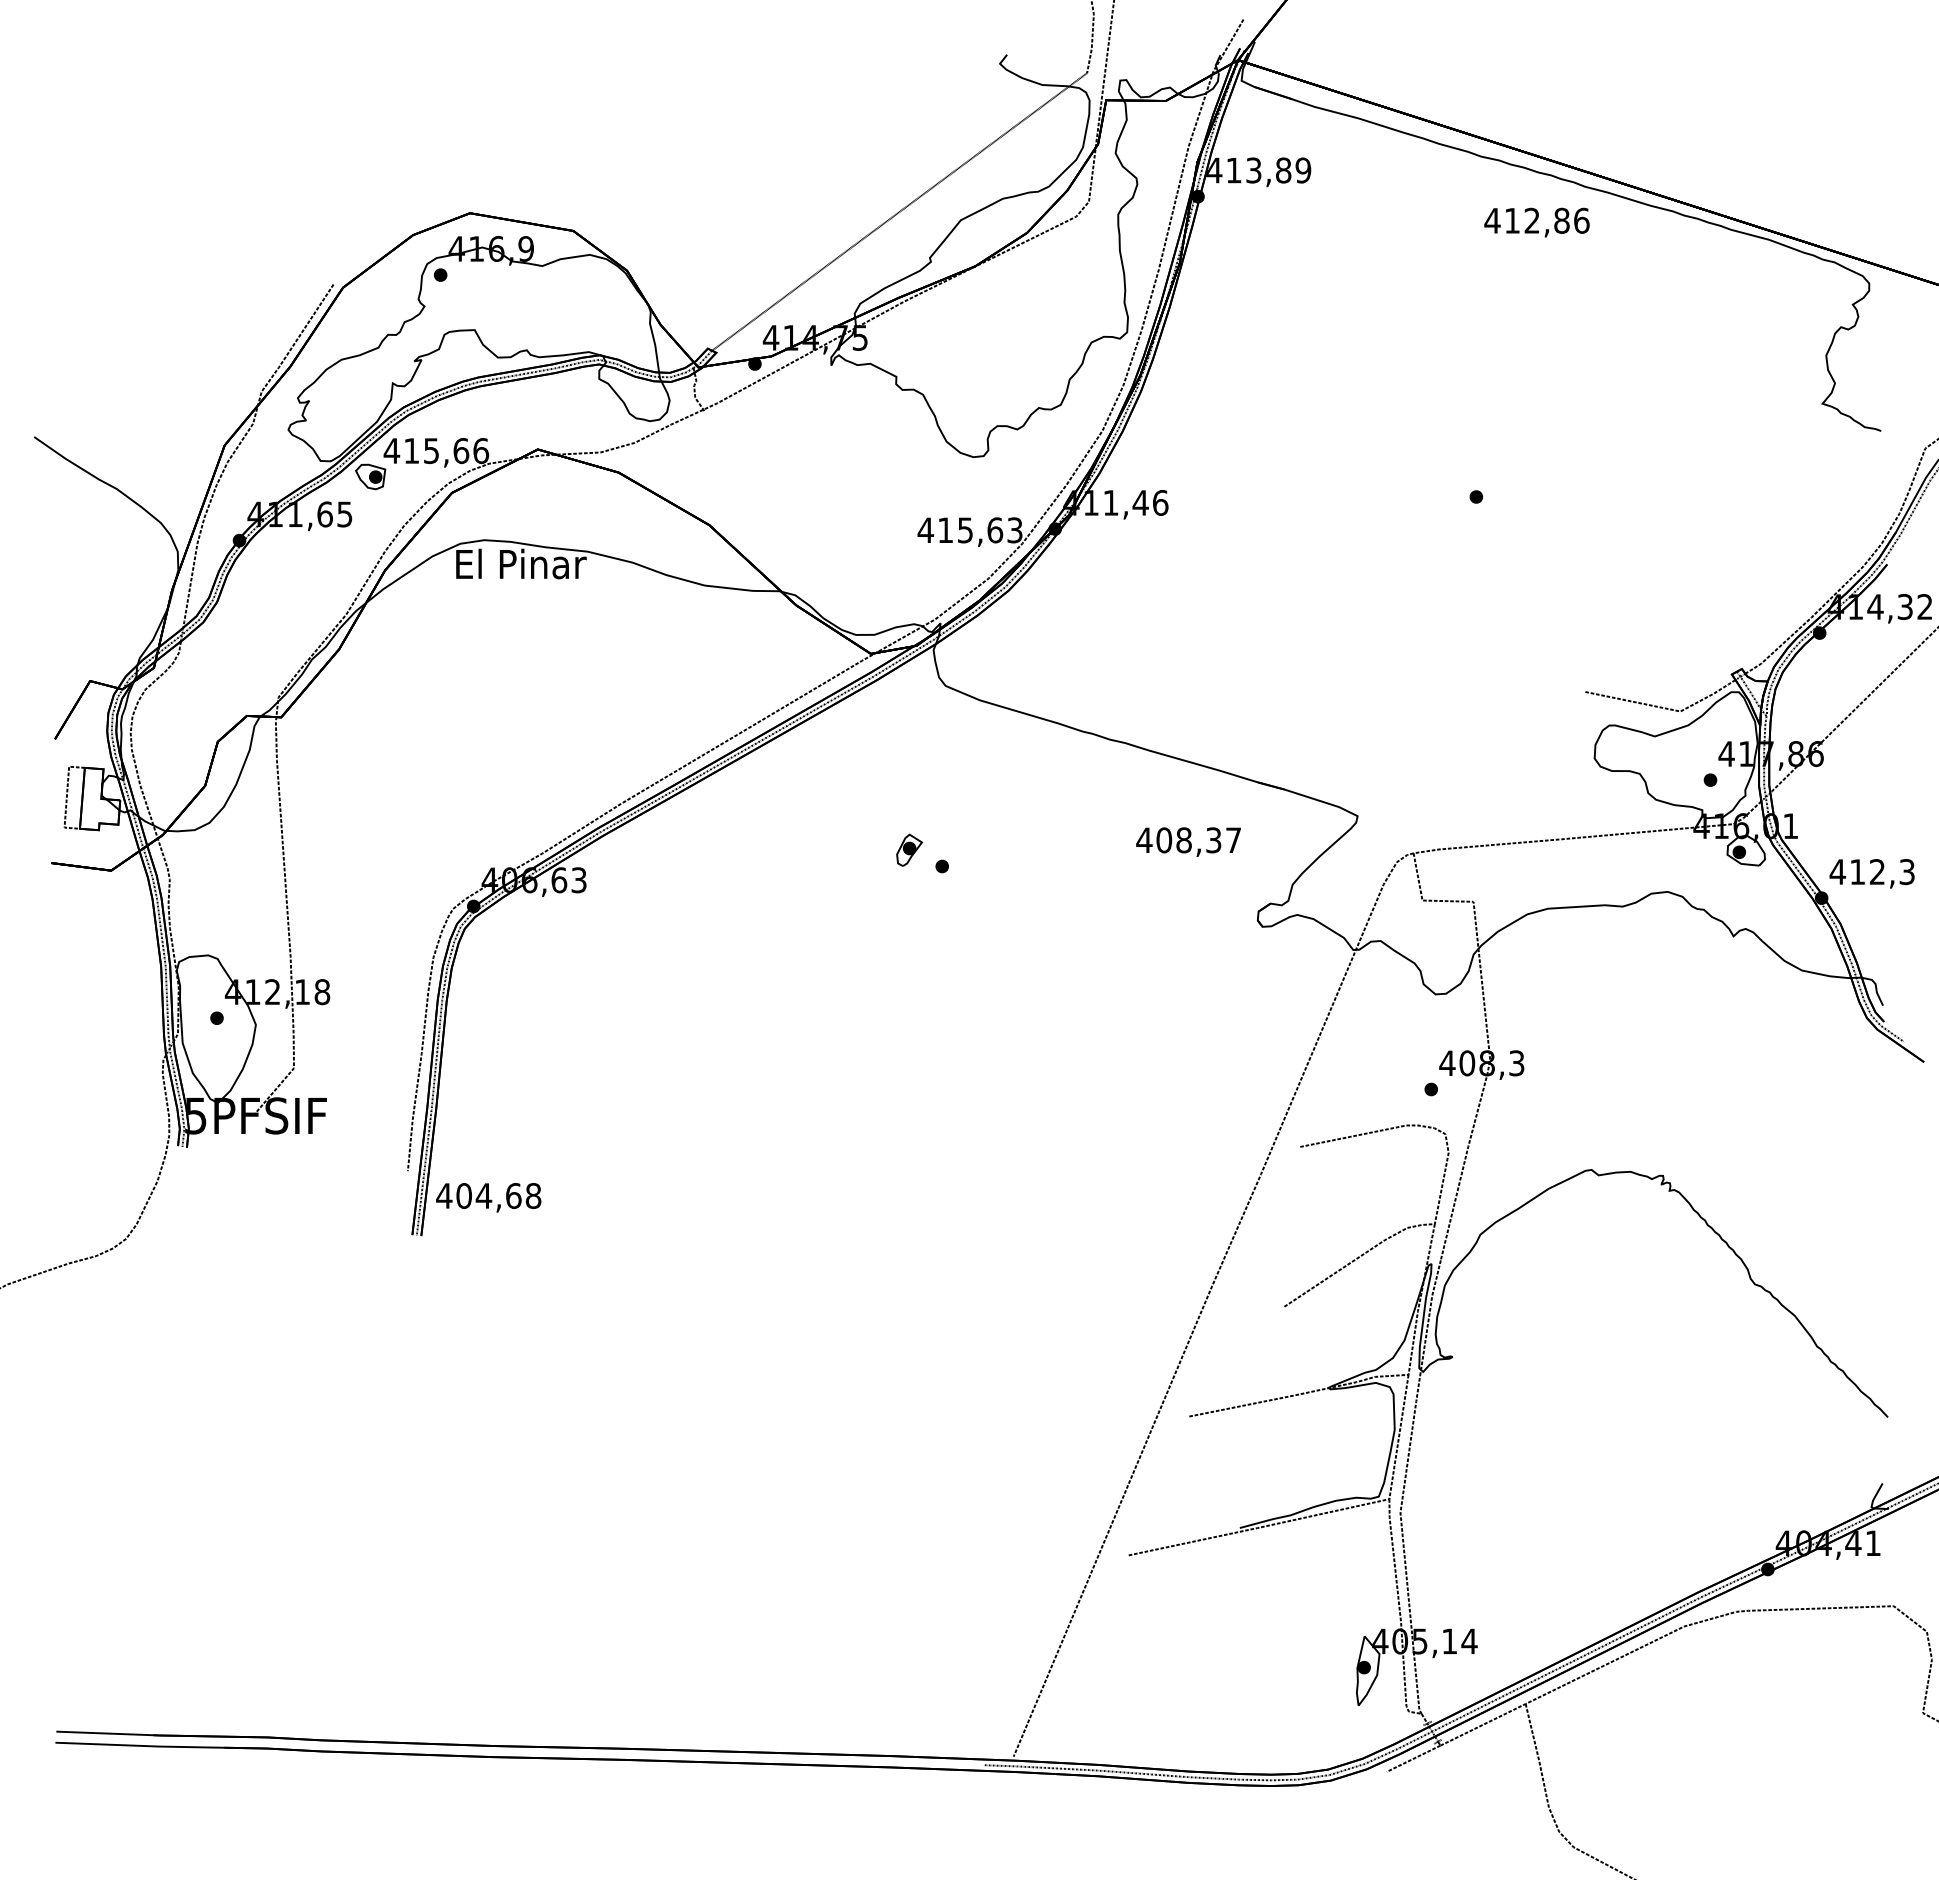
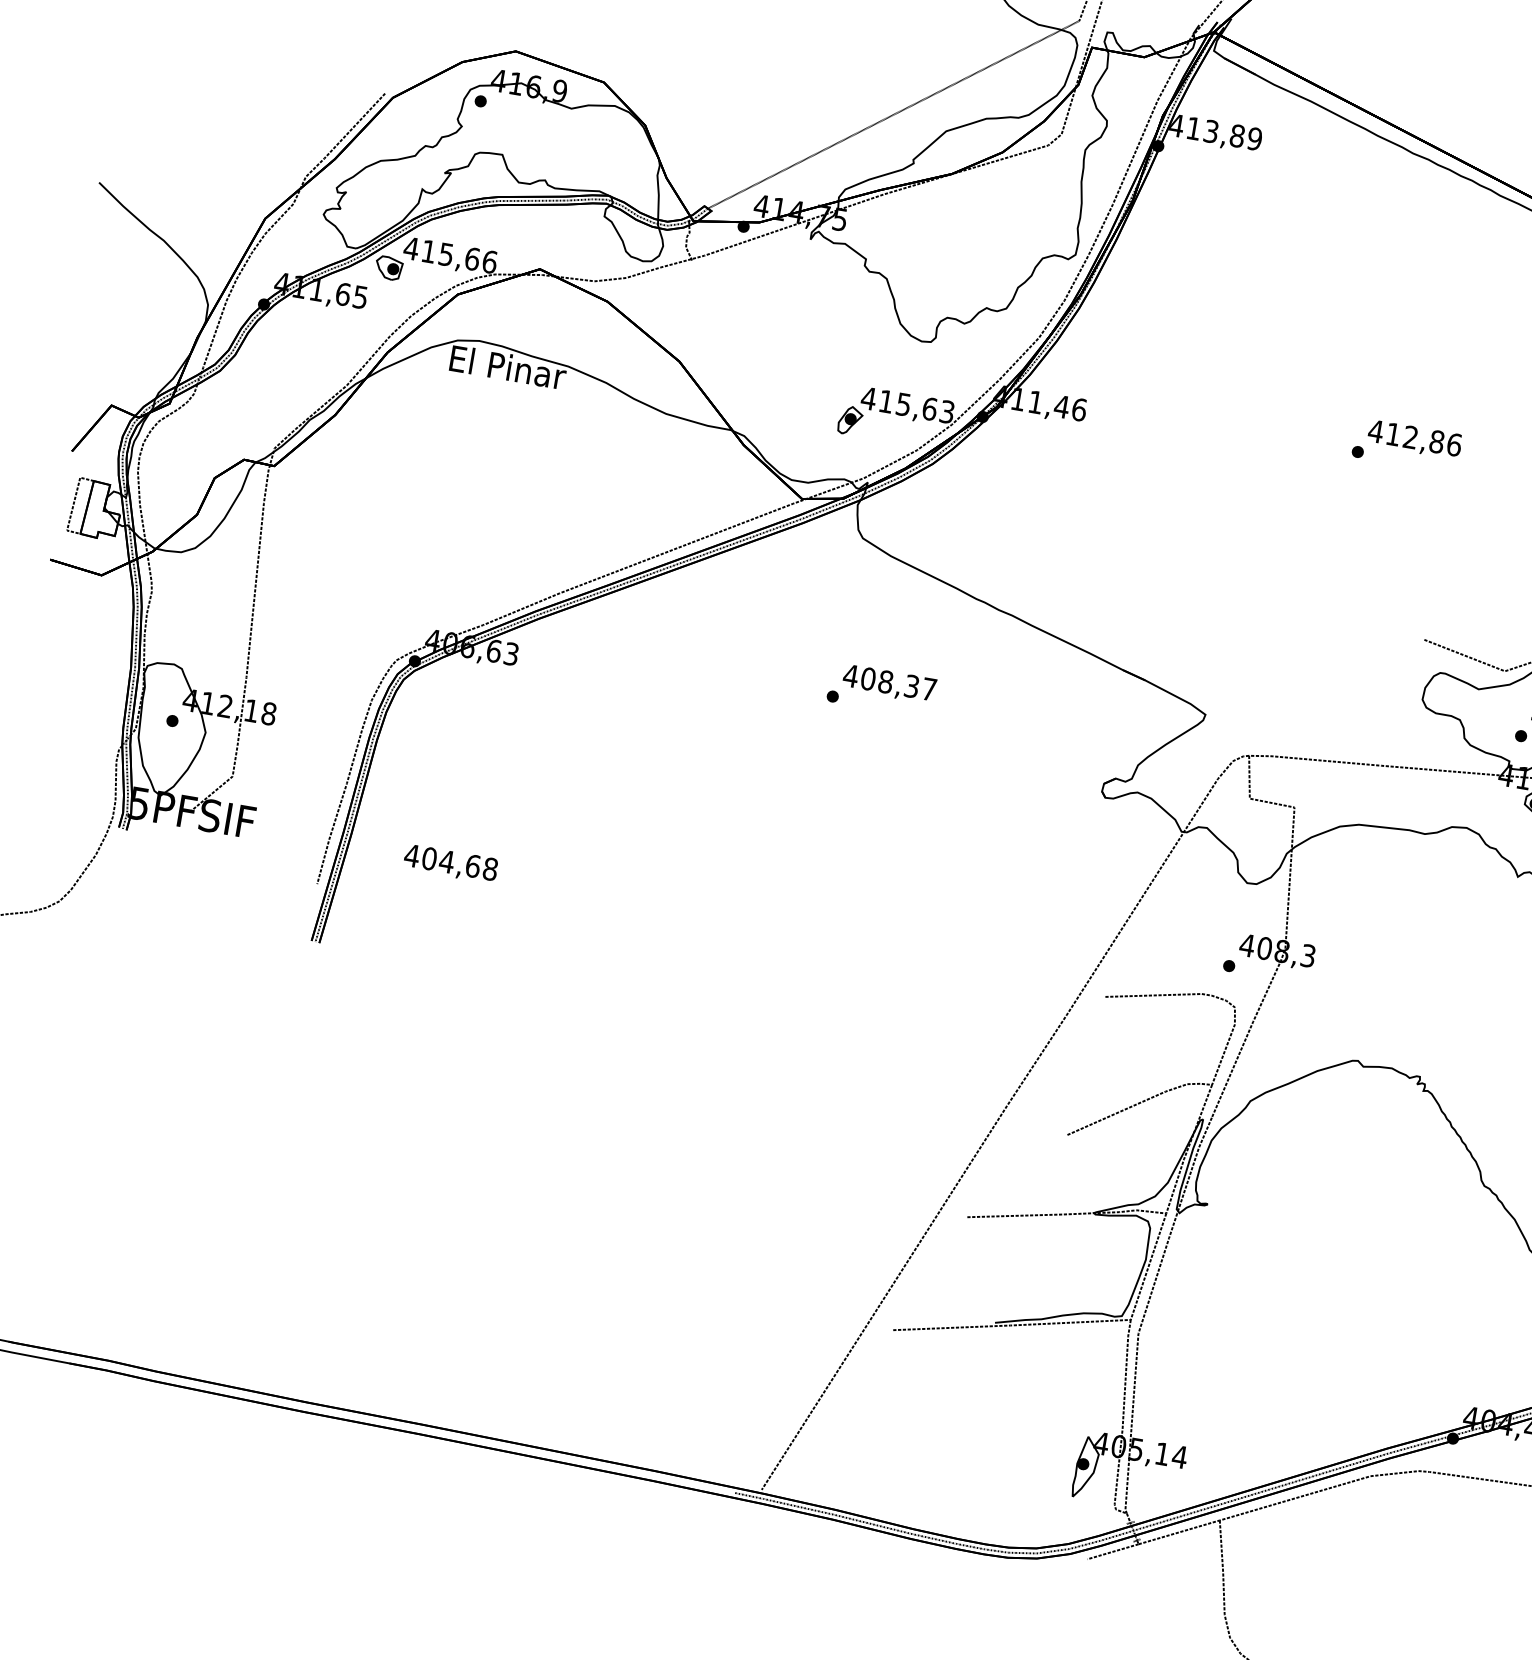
text: (1536, 222) -> (1414, 439), moved
text: (1188, 841) -> (889, 683), moved
part: (909, 849) -> (850, 420), moved
text: (488, 1197) -> (450, 863), moved

